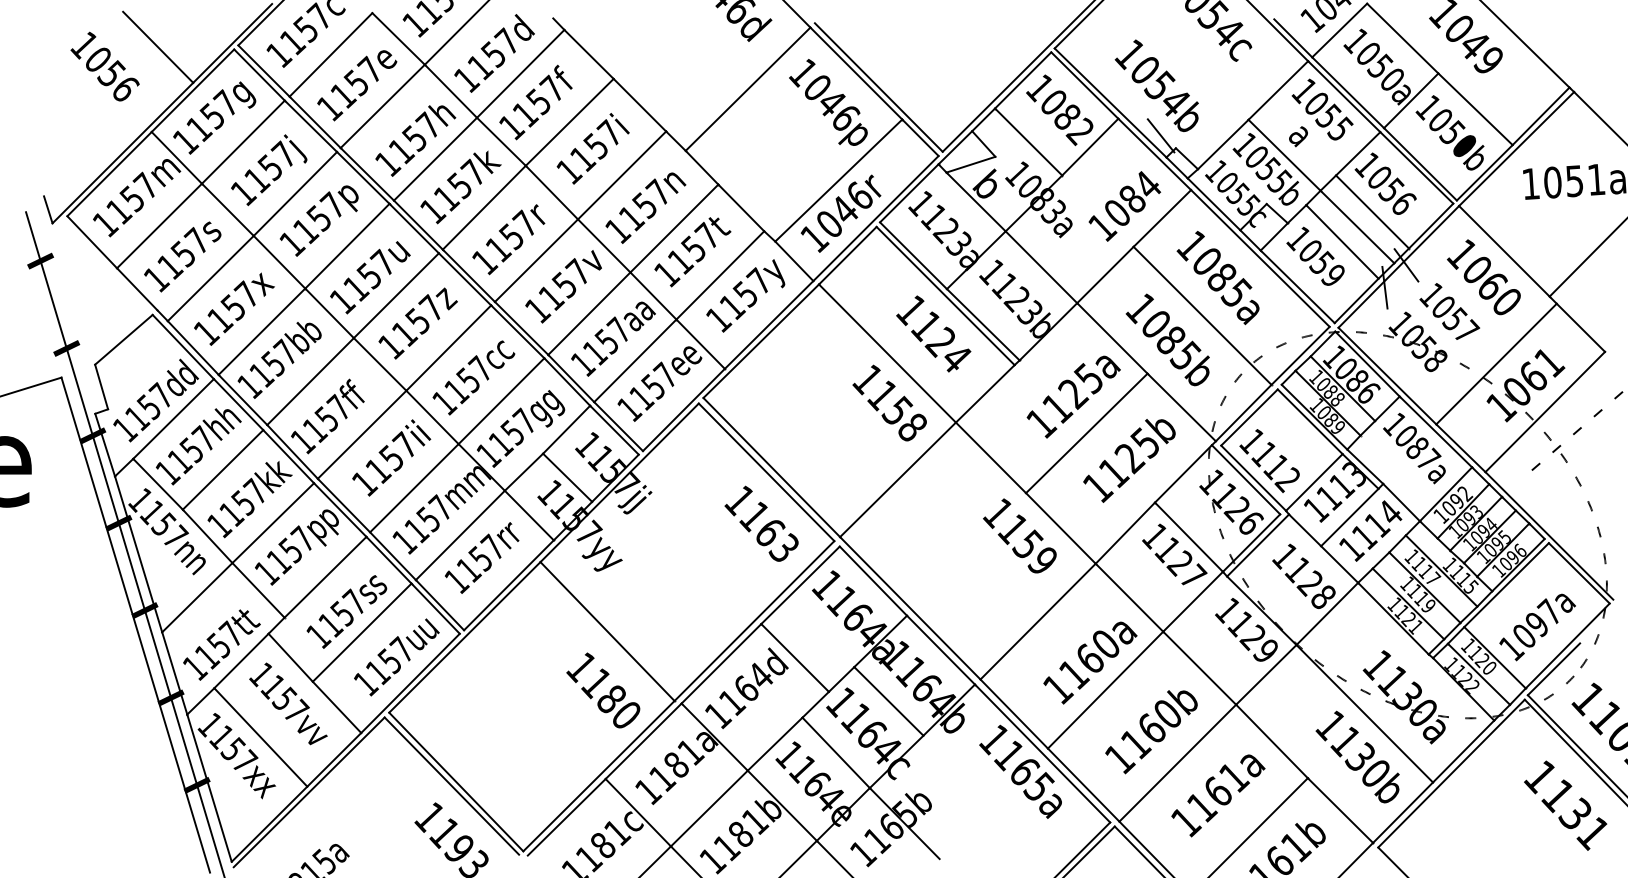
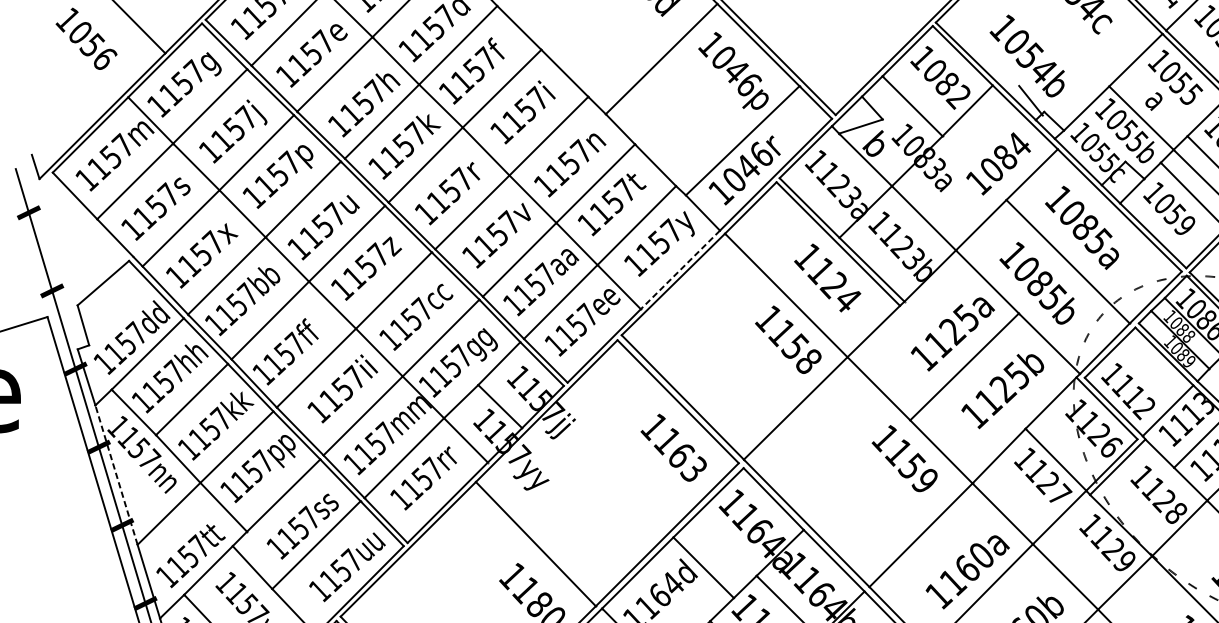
line: (768, 325) -> (679, 270), solid -> dashed
line: (138, 553) -> (116, 474), solid -> dashed

